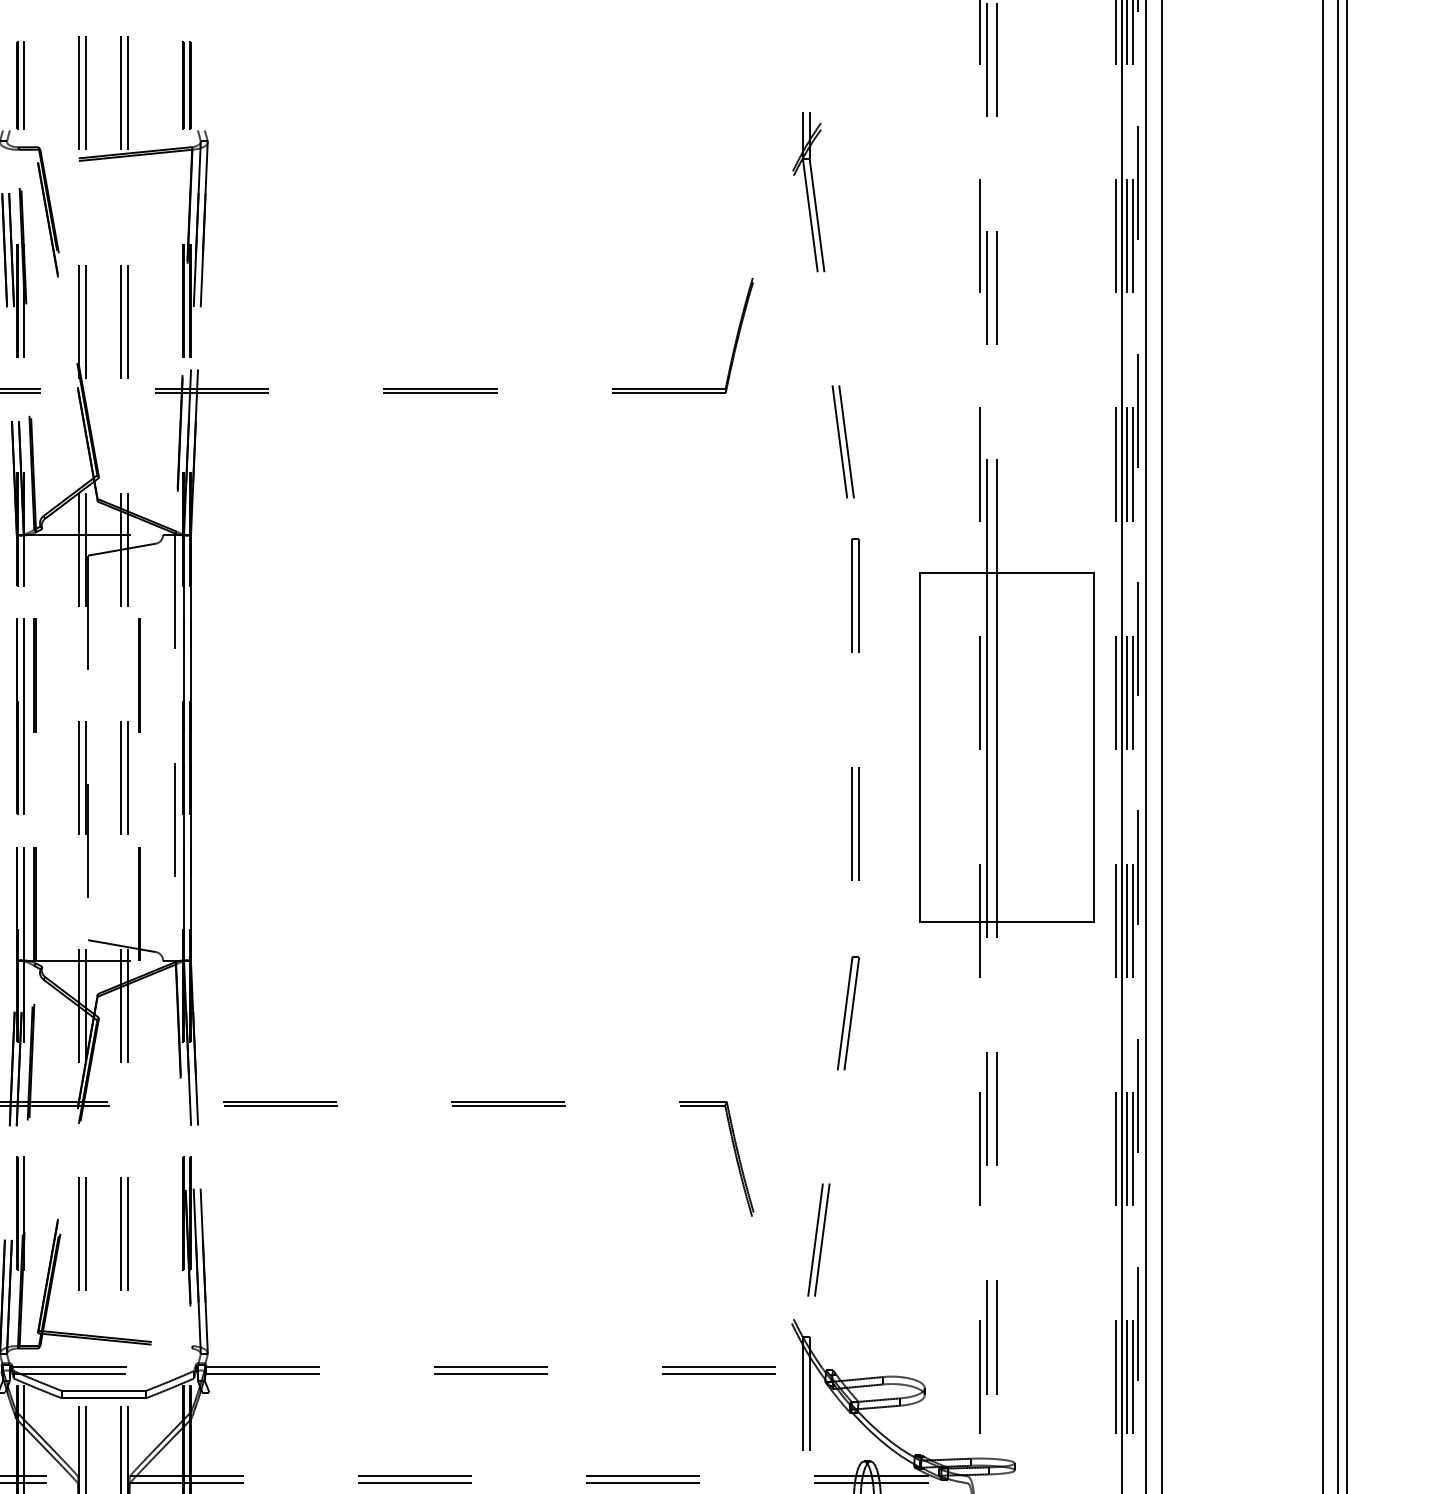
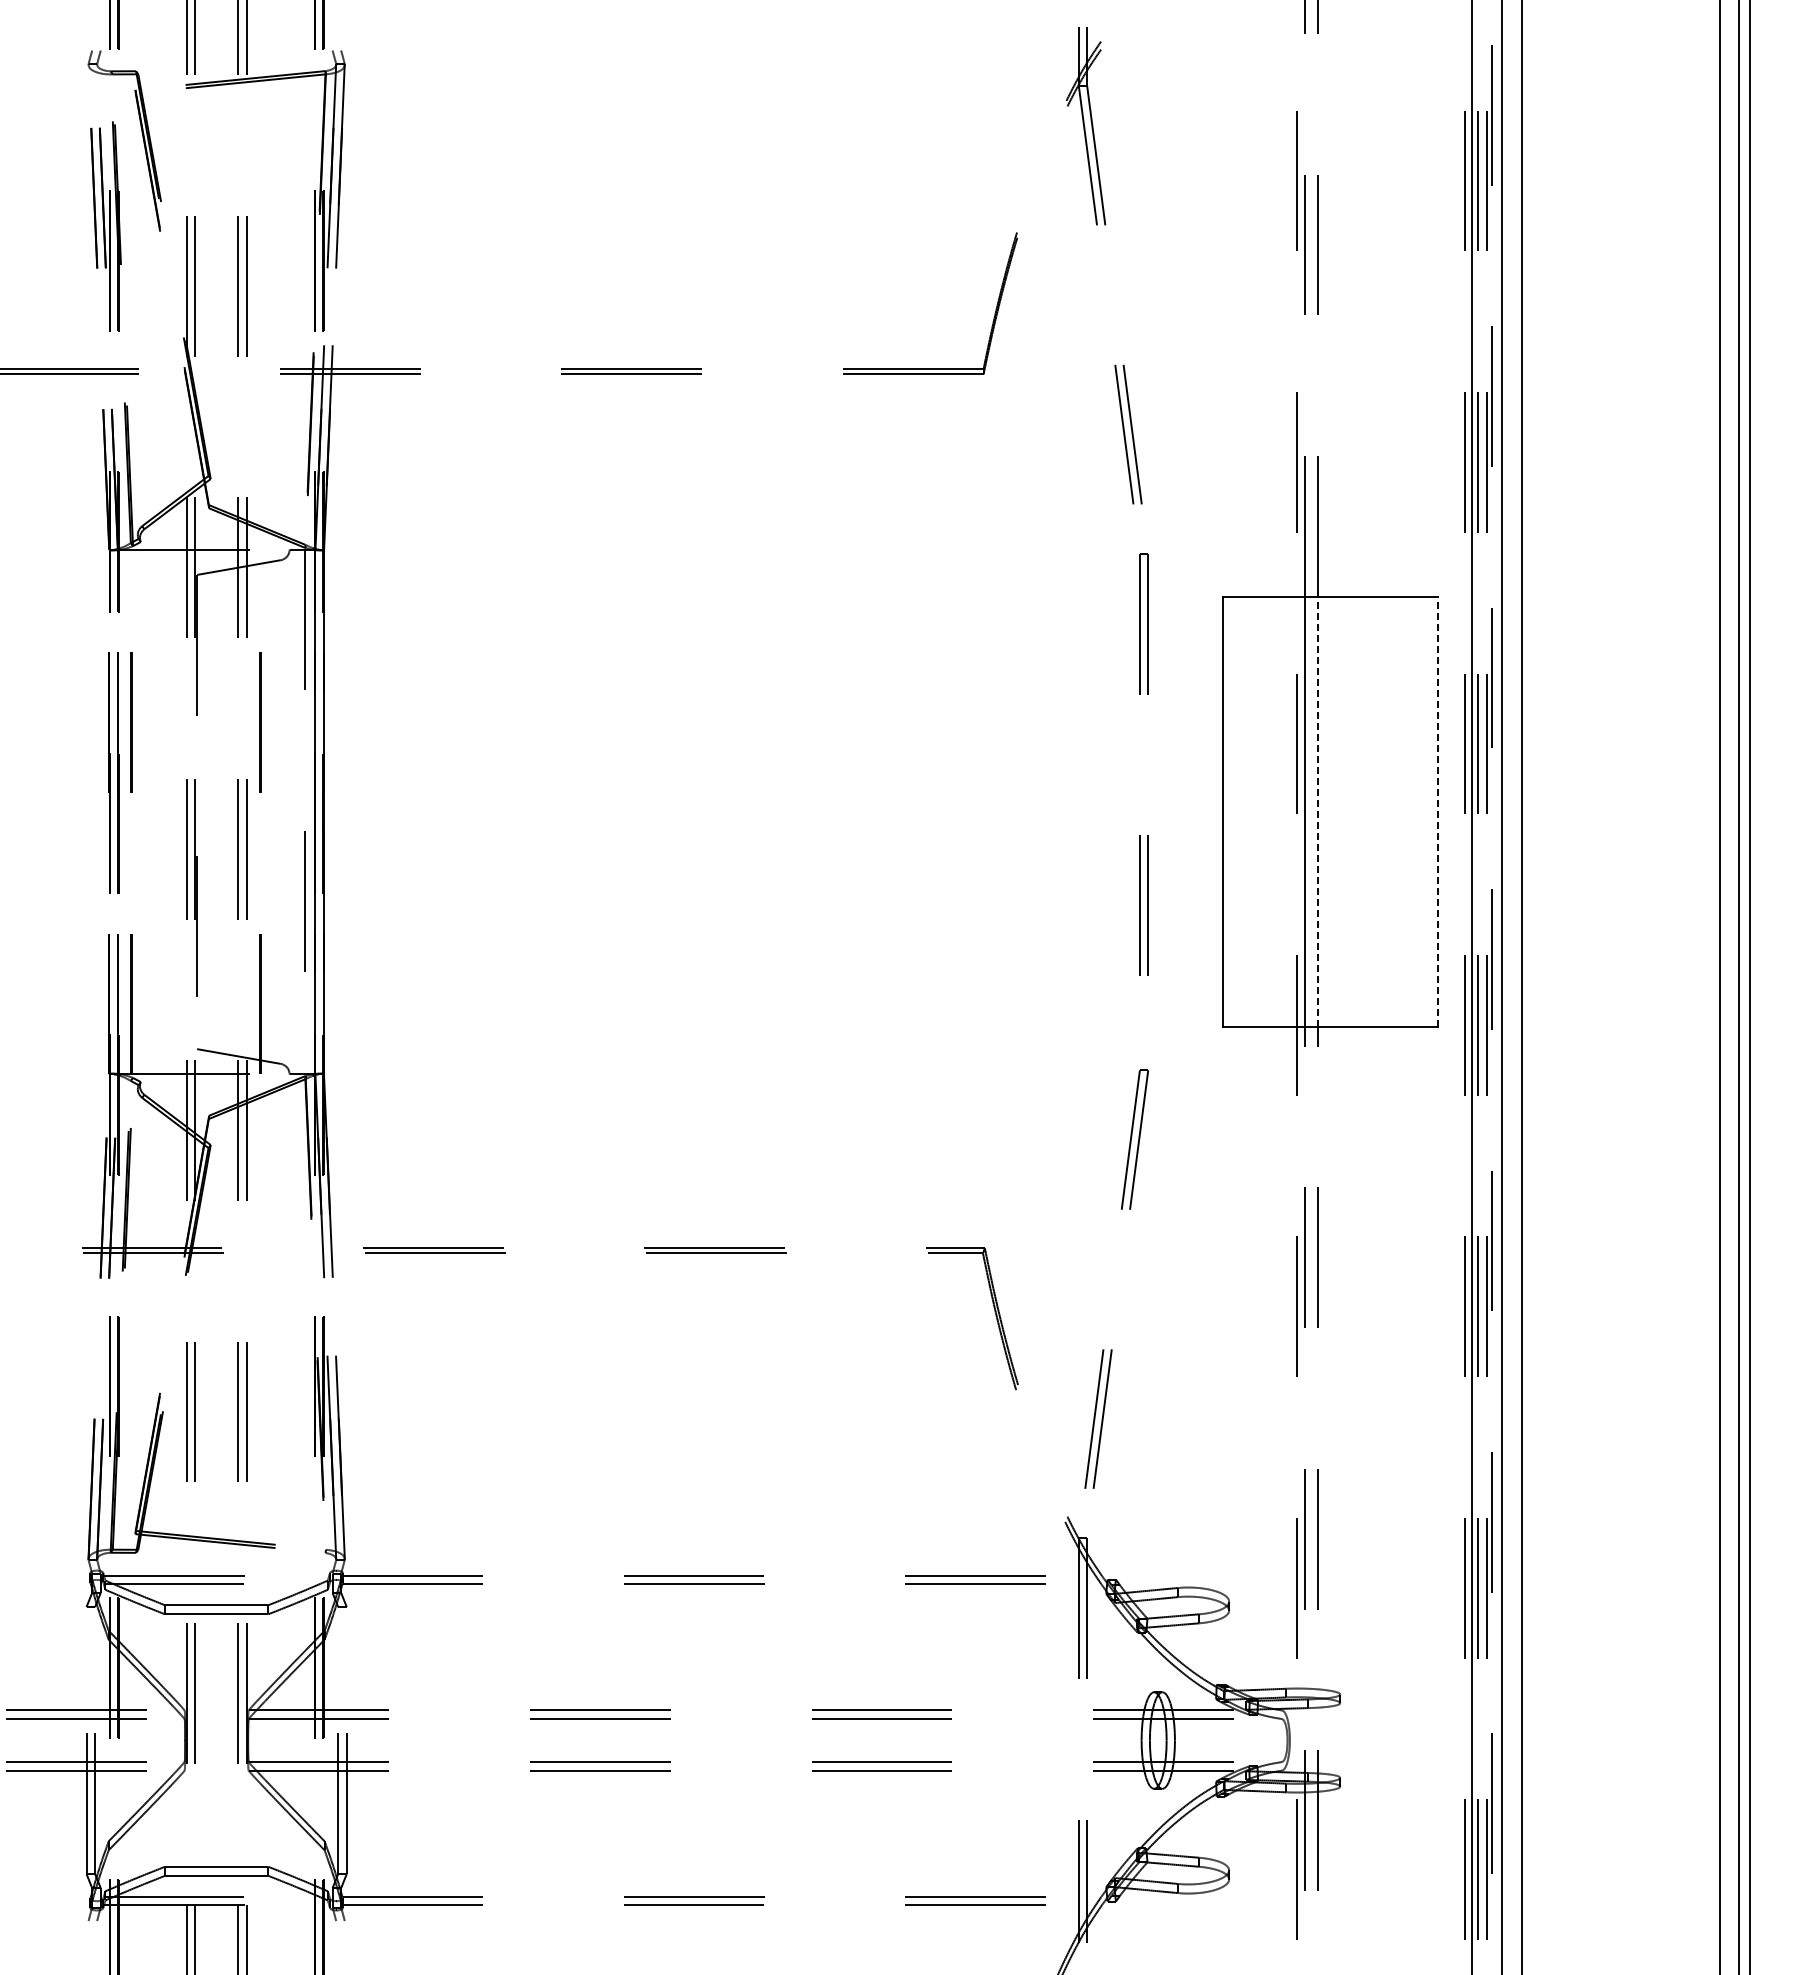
line: (996, 747) -> (1317, 811), solid -> dashed
line: (1093, 747) -> (1437, 811), solid -> dashed

